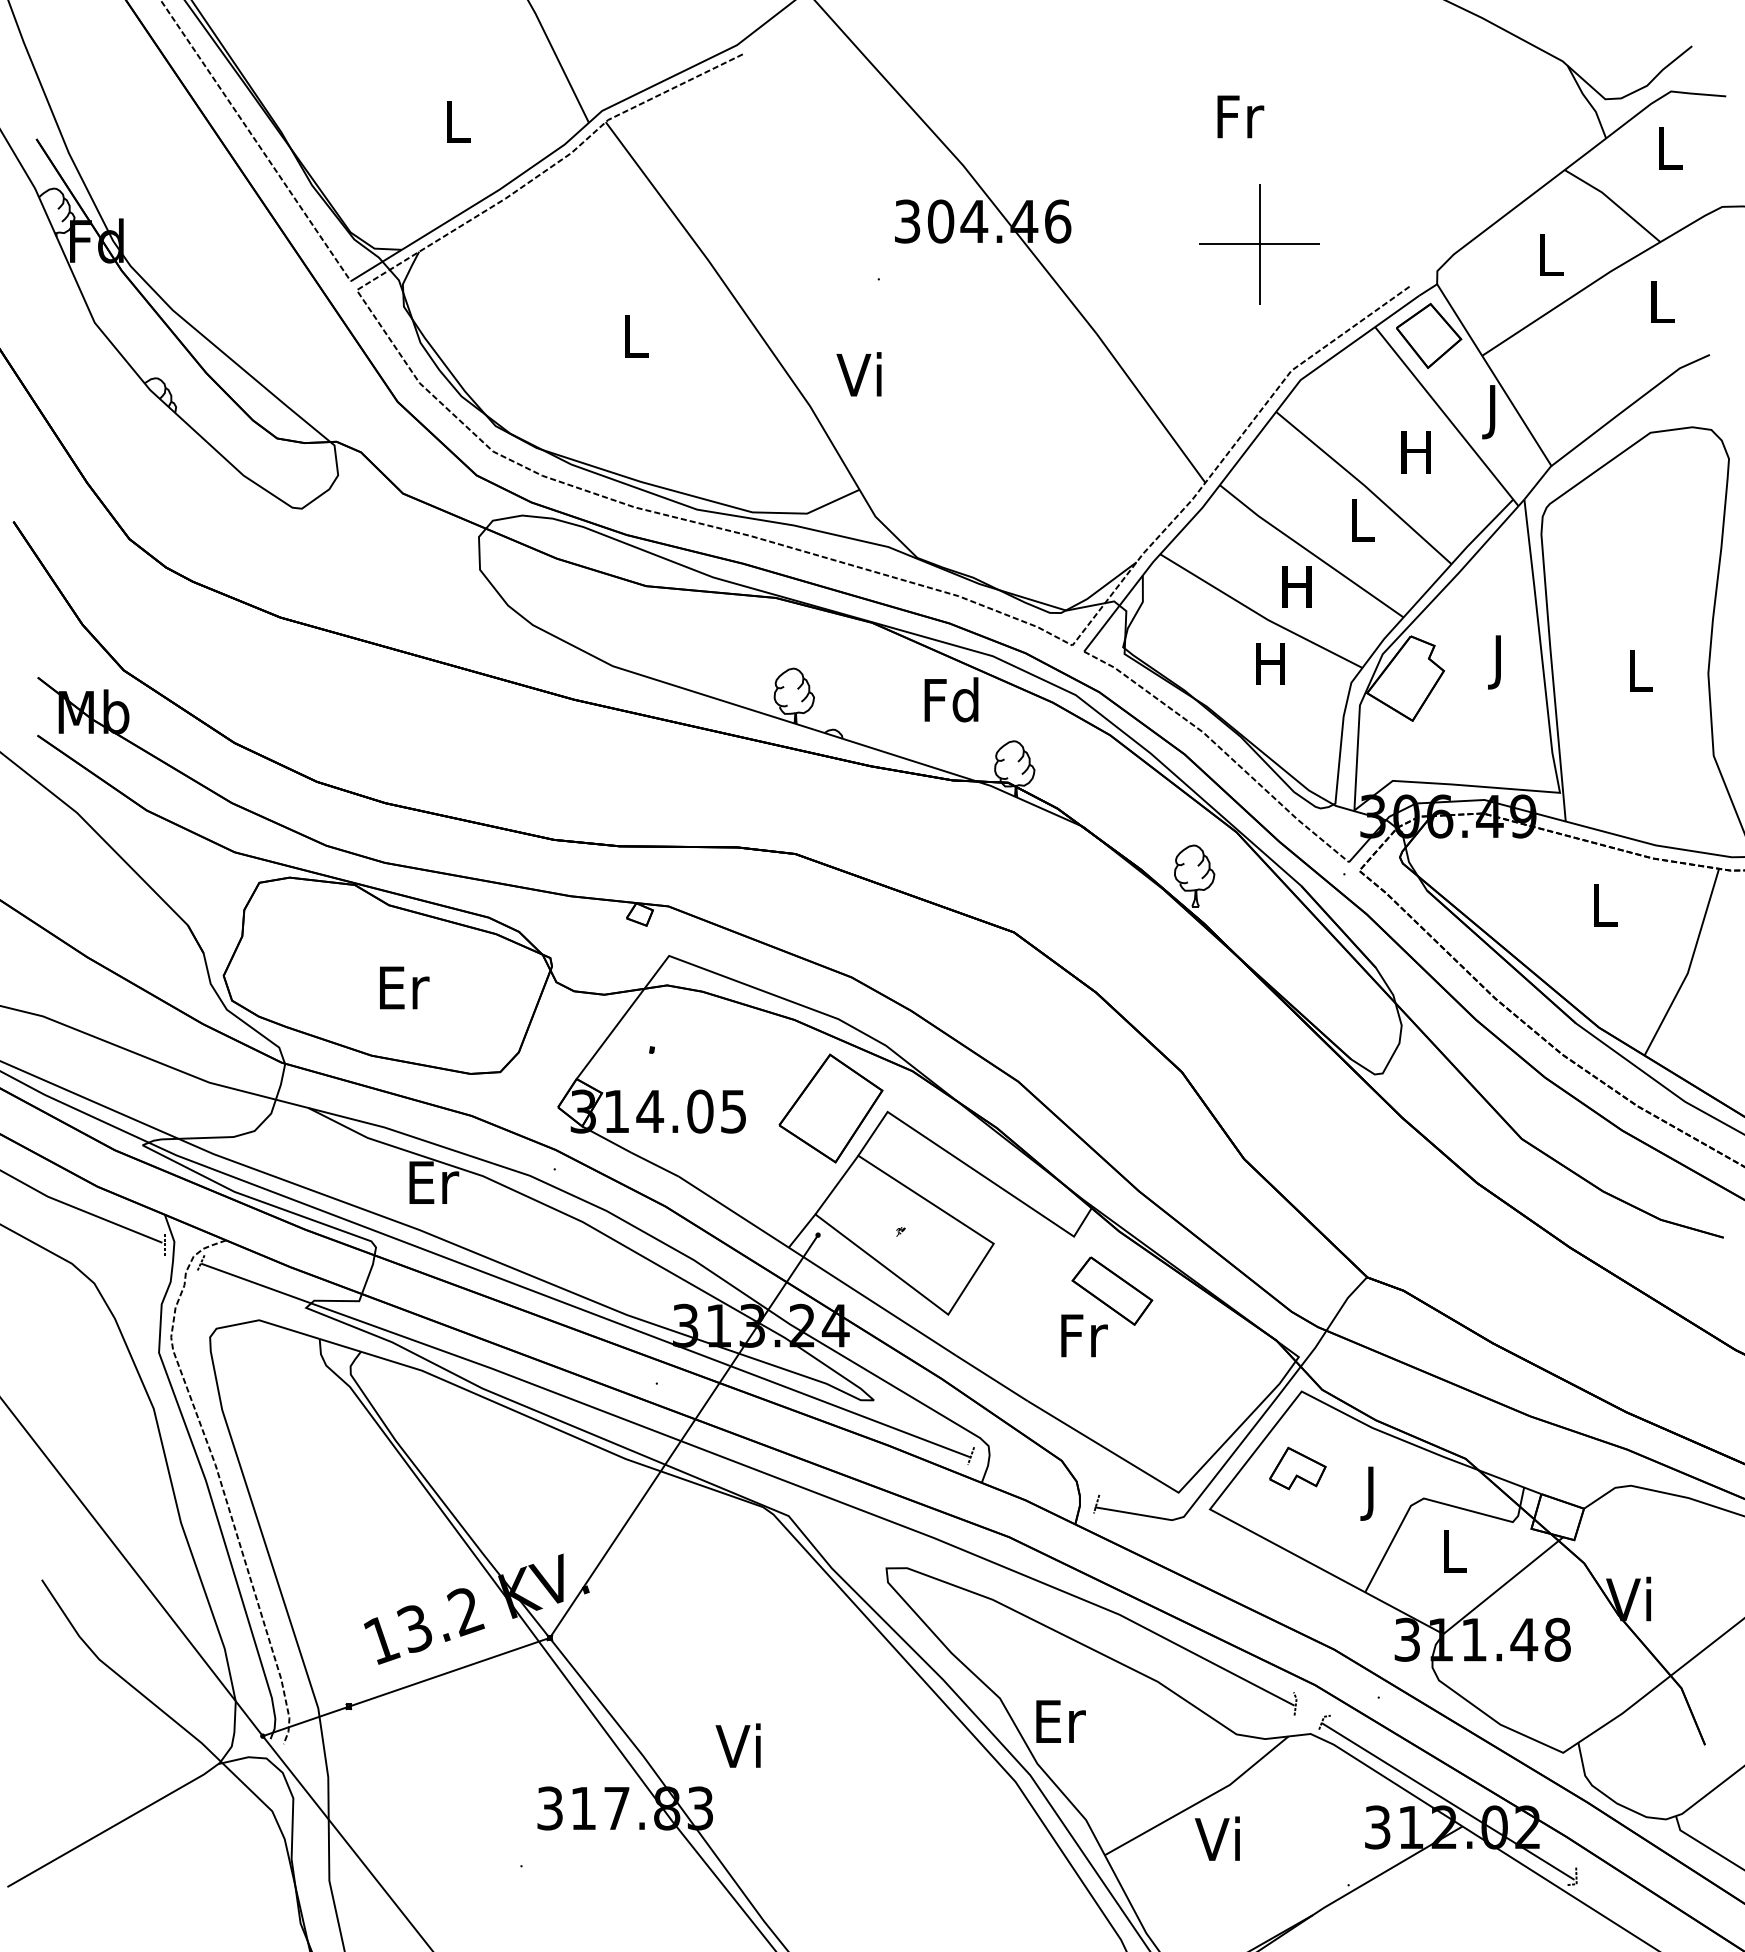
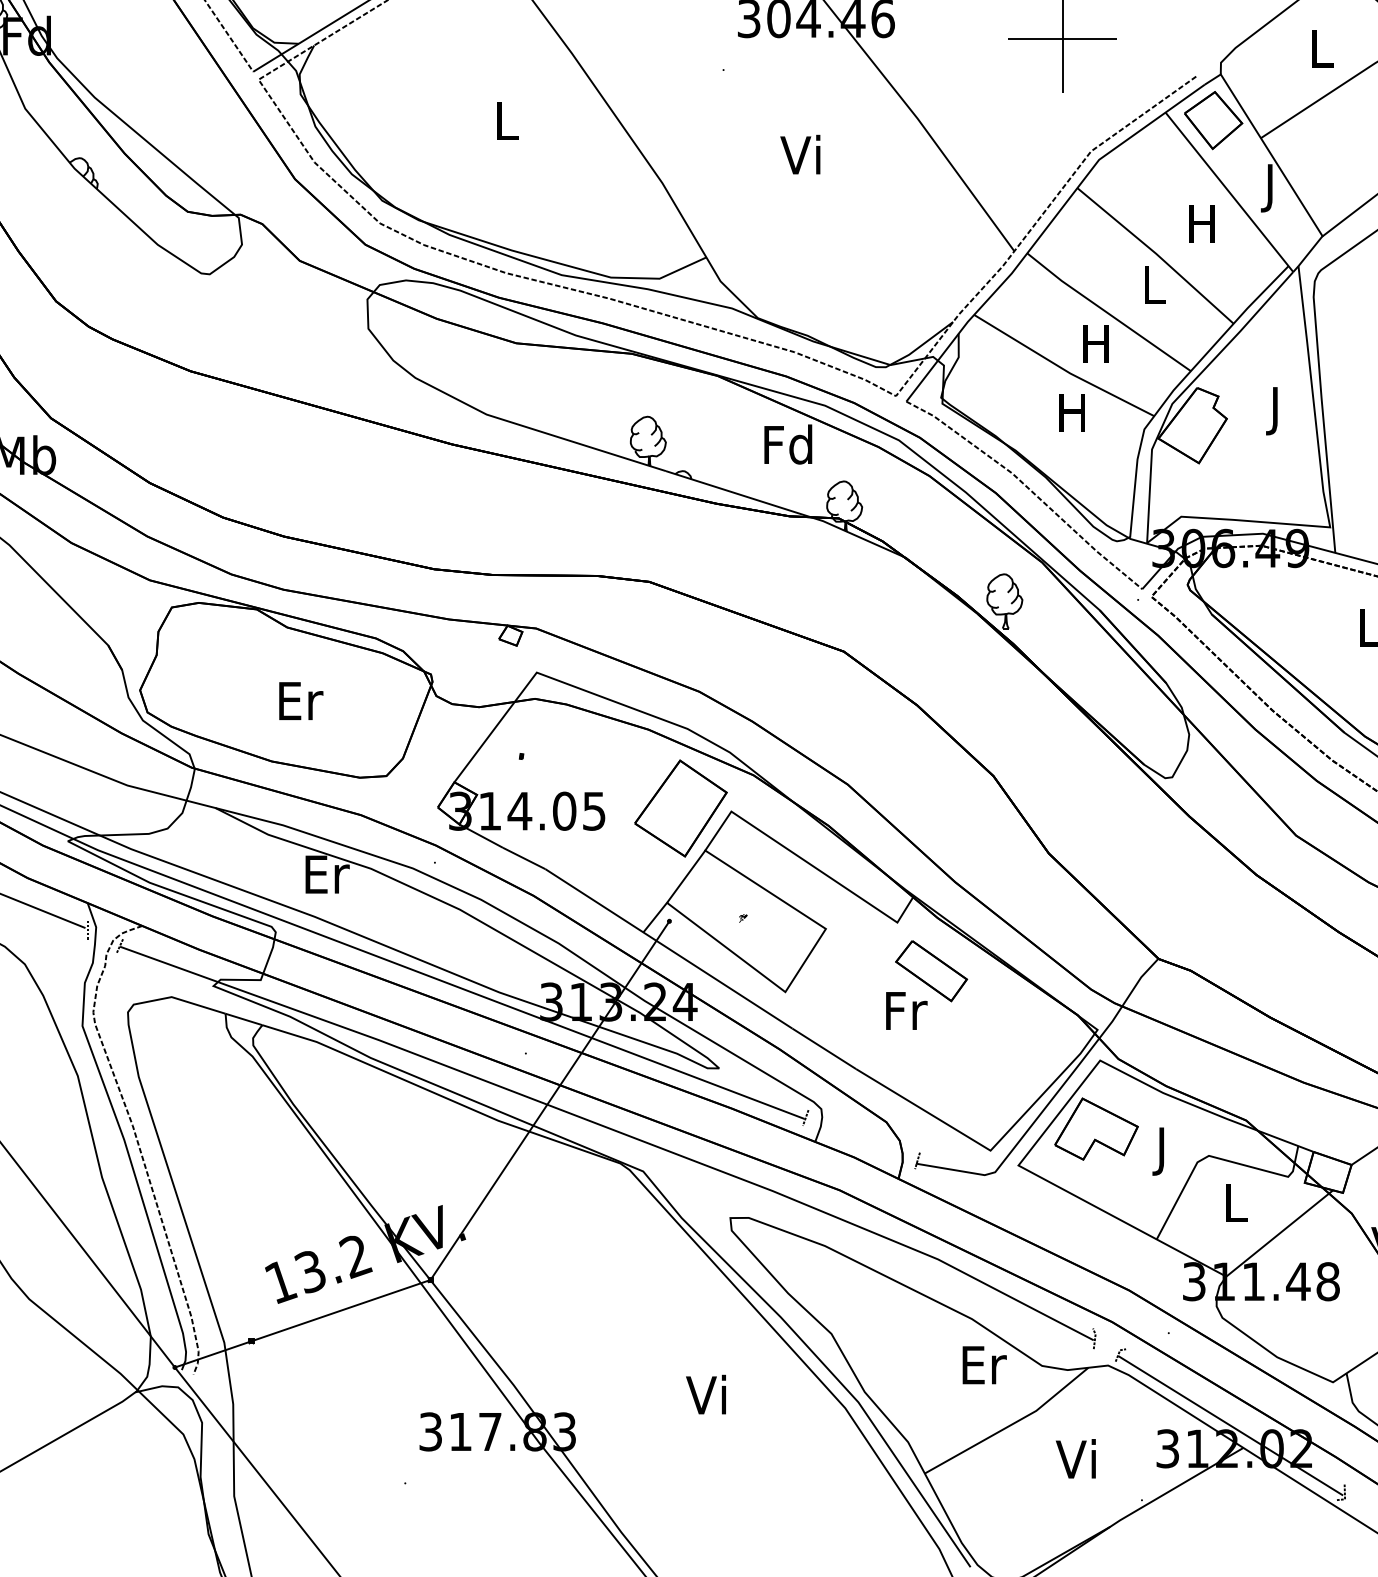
text: (858, 374) -> (799, 154), moved
part: (1297, 1468) -> (1096, 1129), size x1.67
text: (1060, 1721) -> (984, 1365), moved
text: (737, 1745) -> (705, 1394), moved
text: (1217, 1838) -> (1075, 1458), moved

